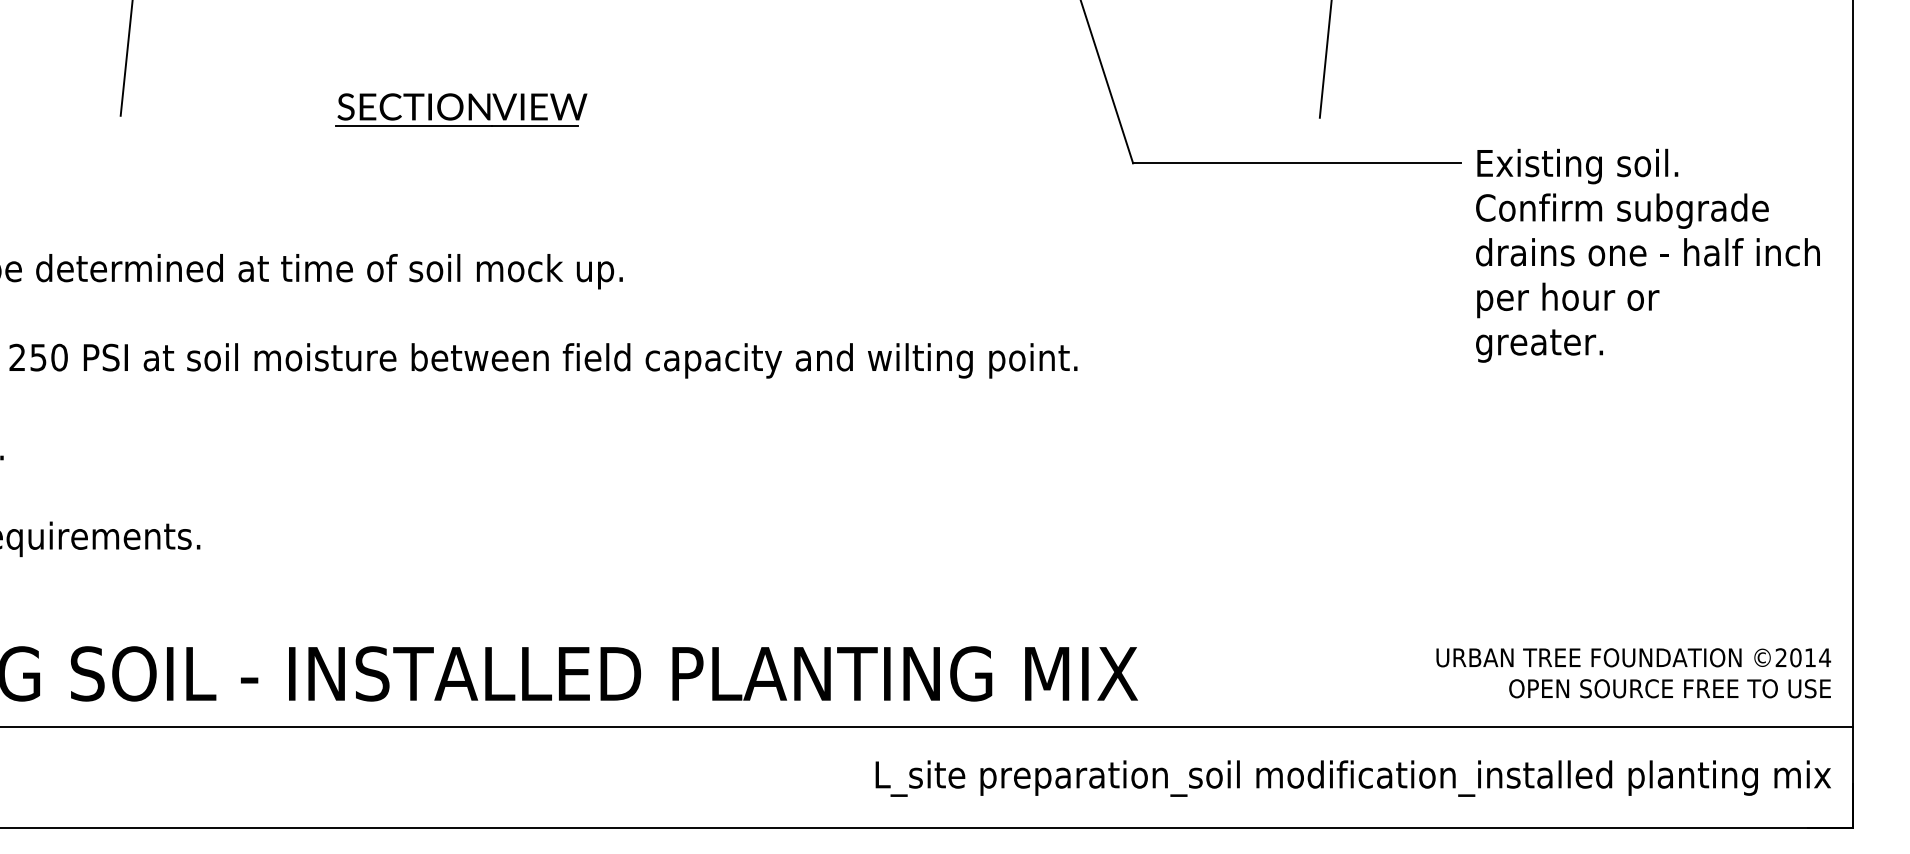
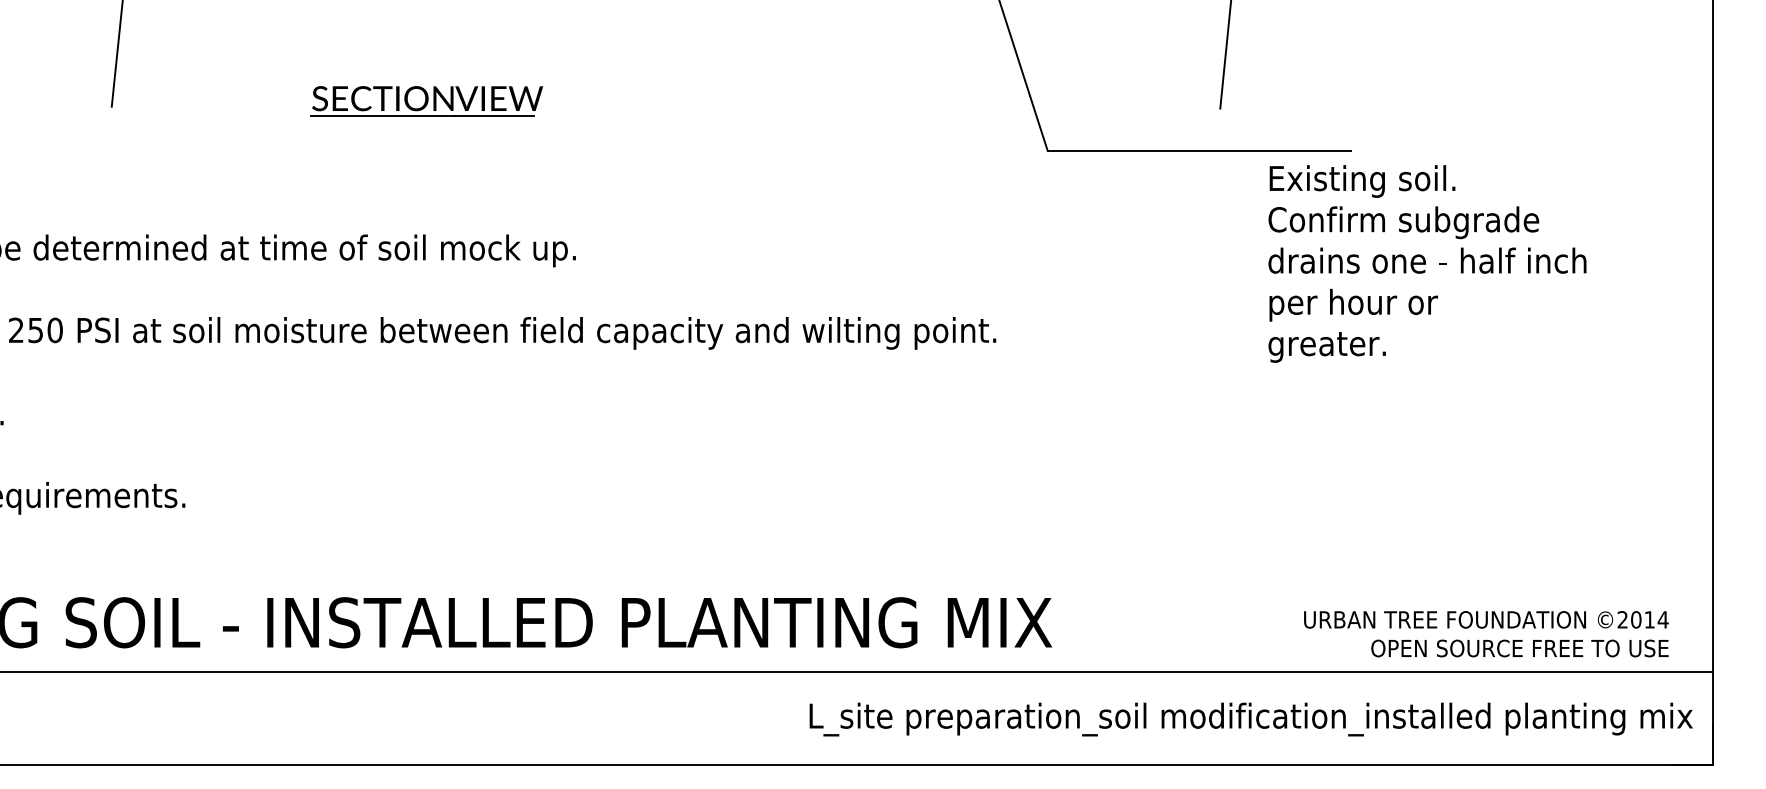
text: (1647, 255) -> (1427, 263), moved
text: (1633, 673) -> (1486, 634), moved

